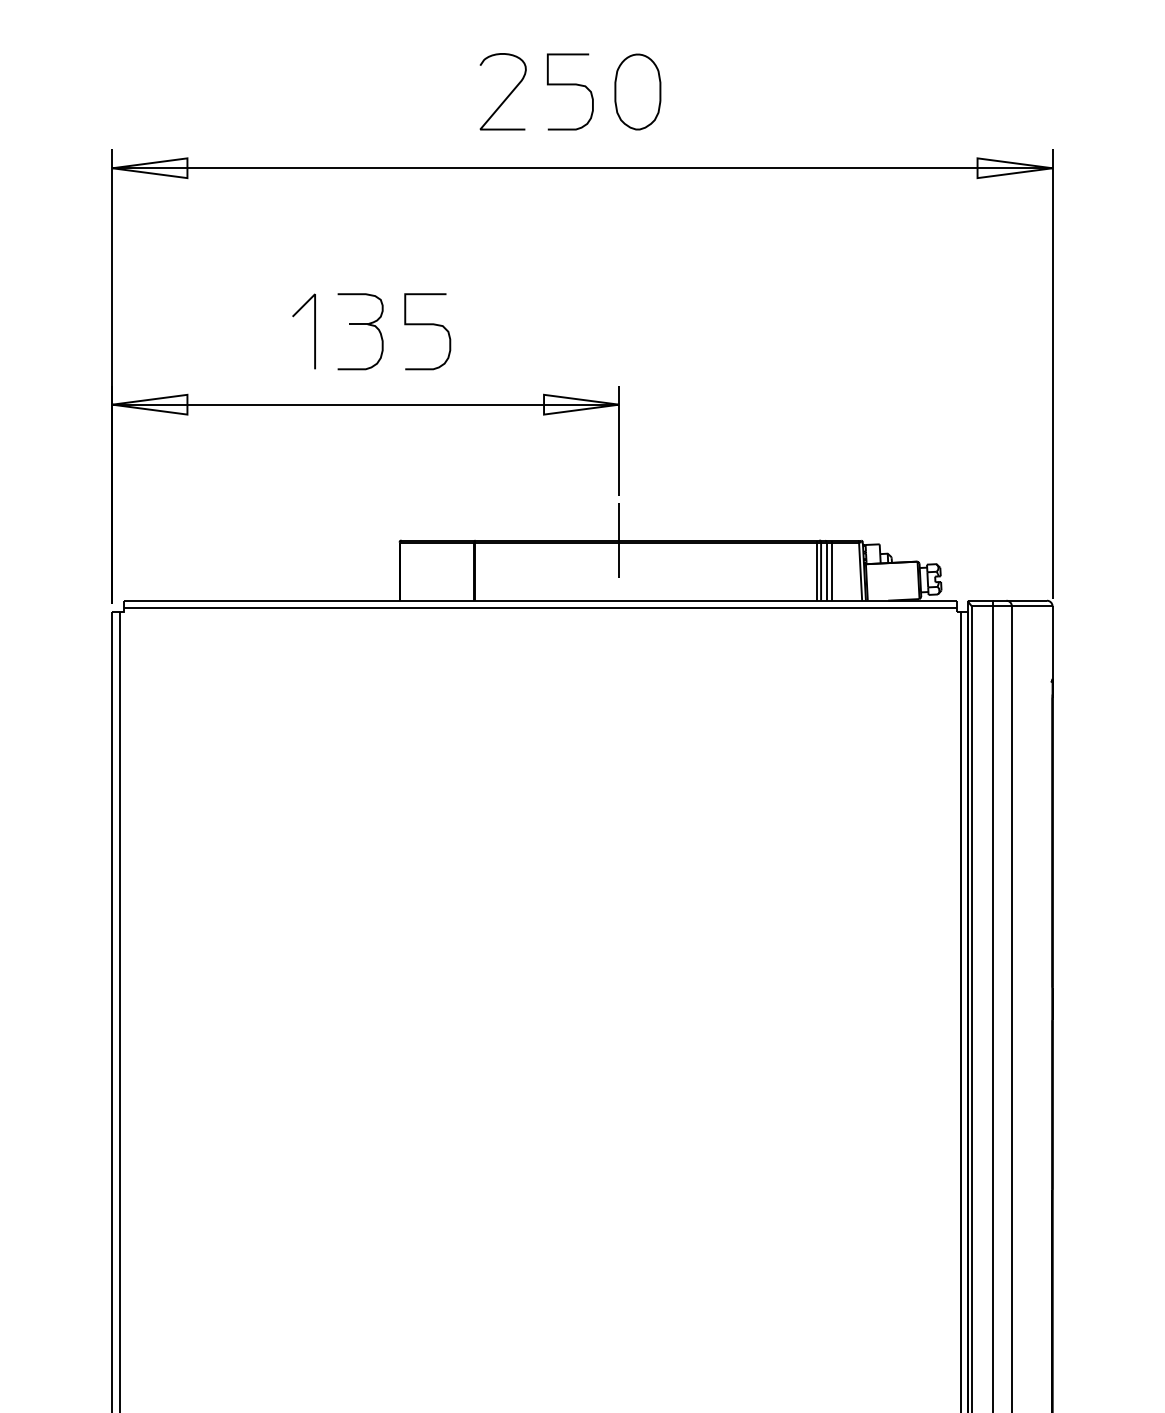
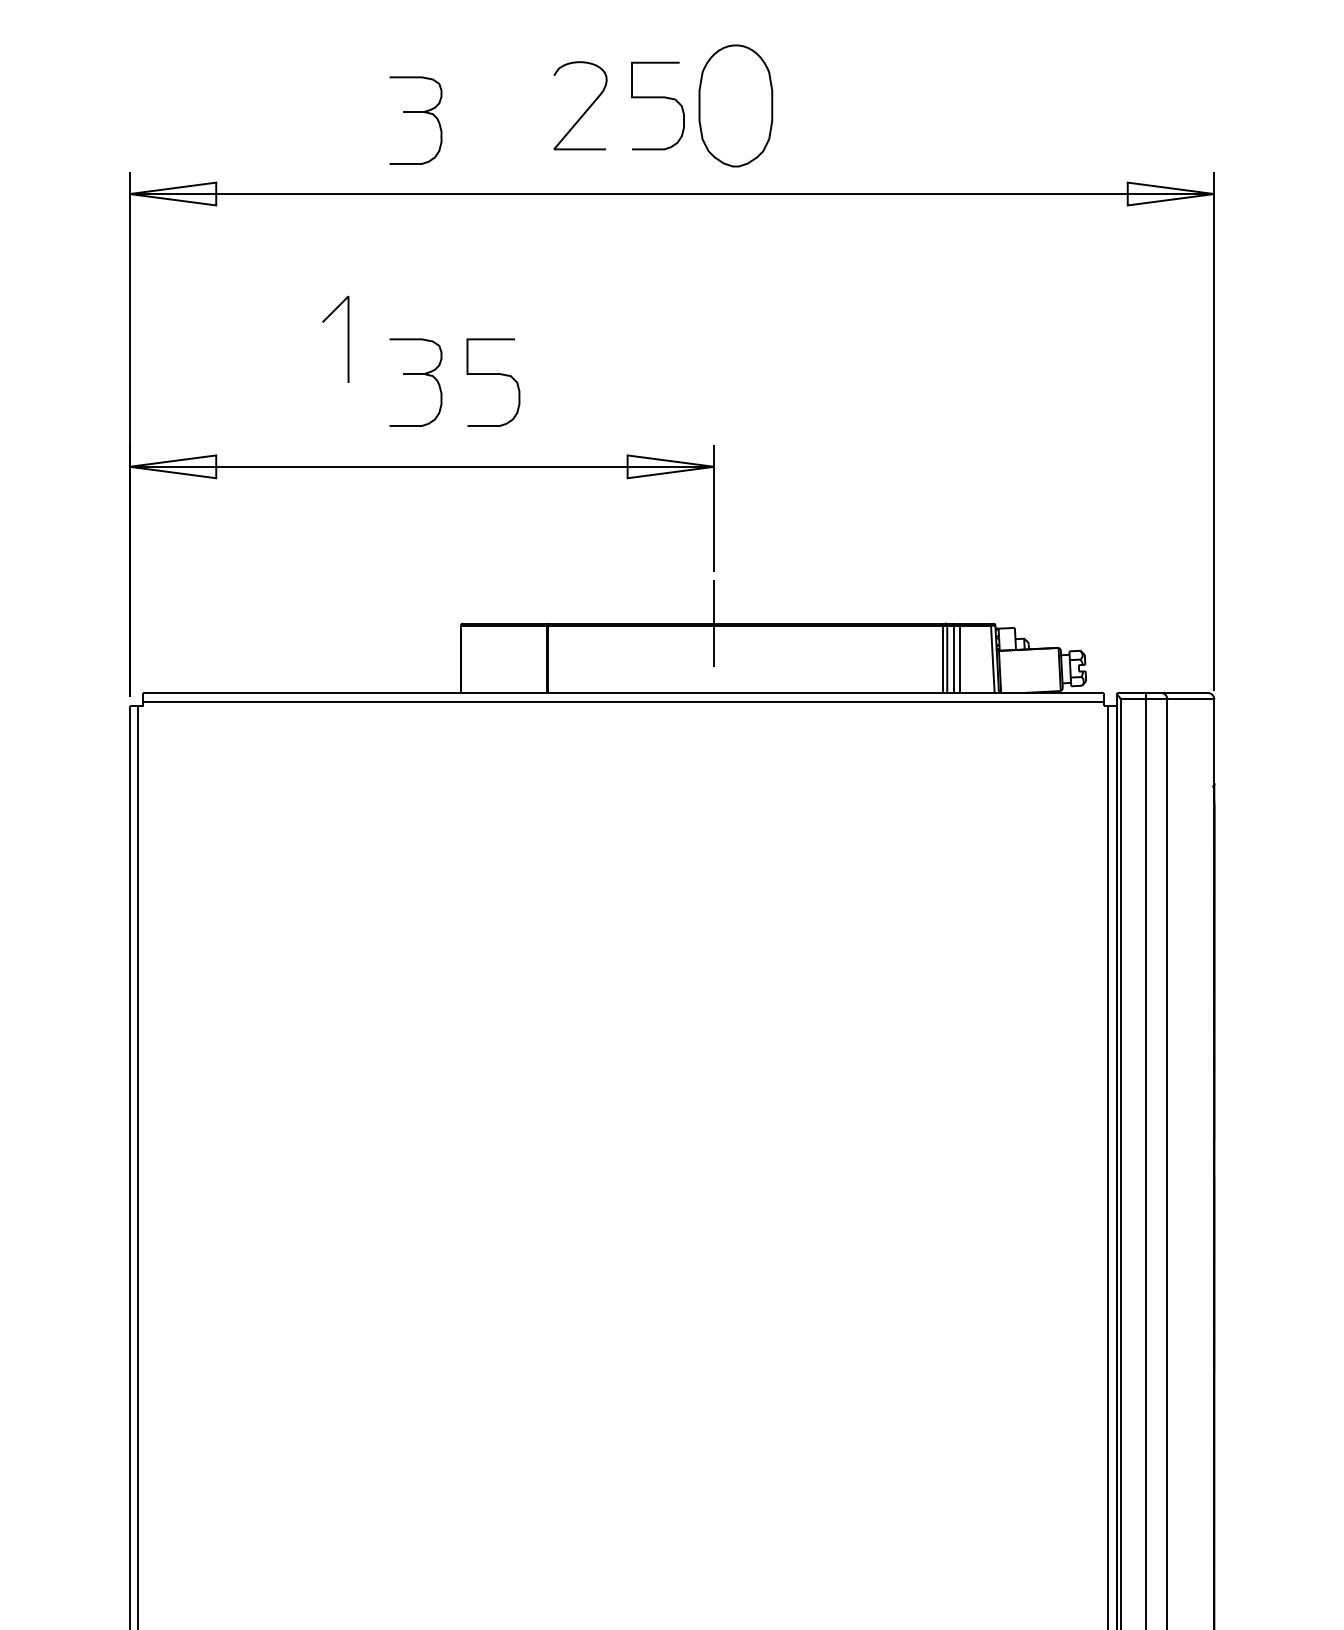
part: (637, 92) -> (735, 106), size x1.4
part: (360, 97) -> (415, 112), added
curve: (314, 331) -> (347, 339), moved

